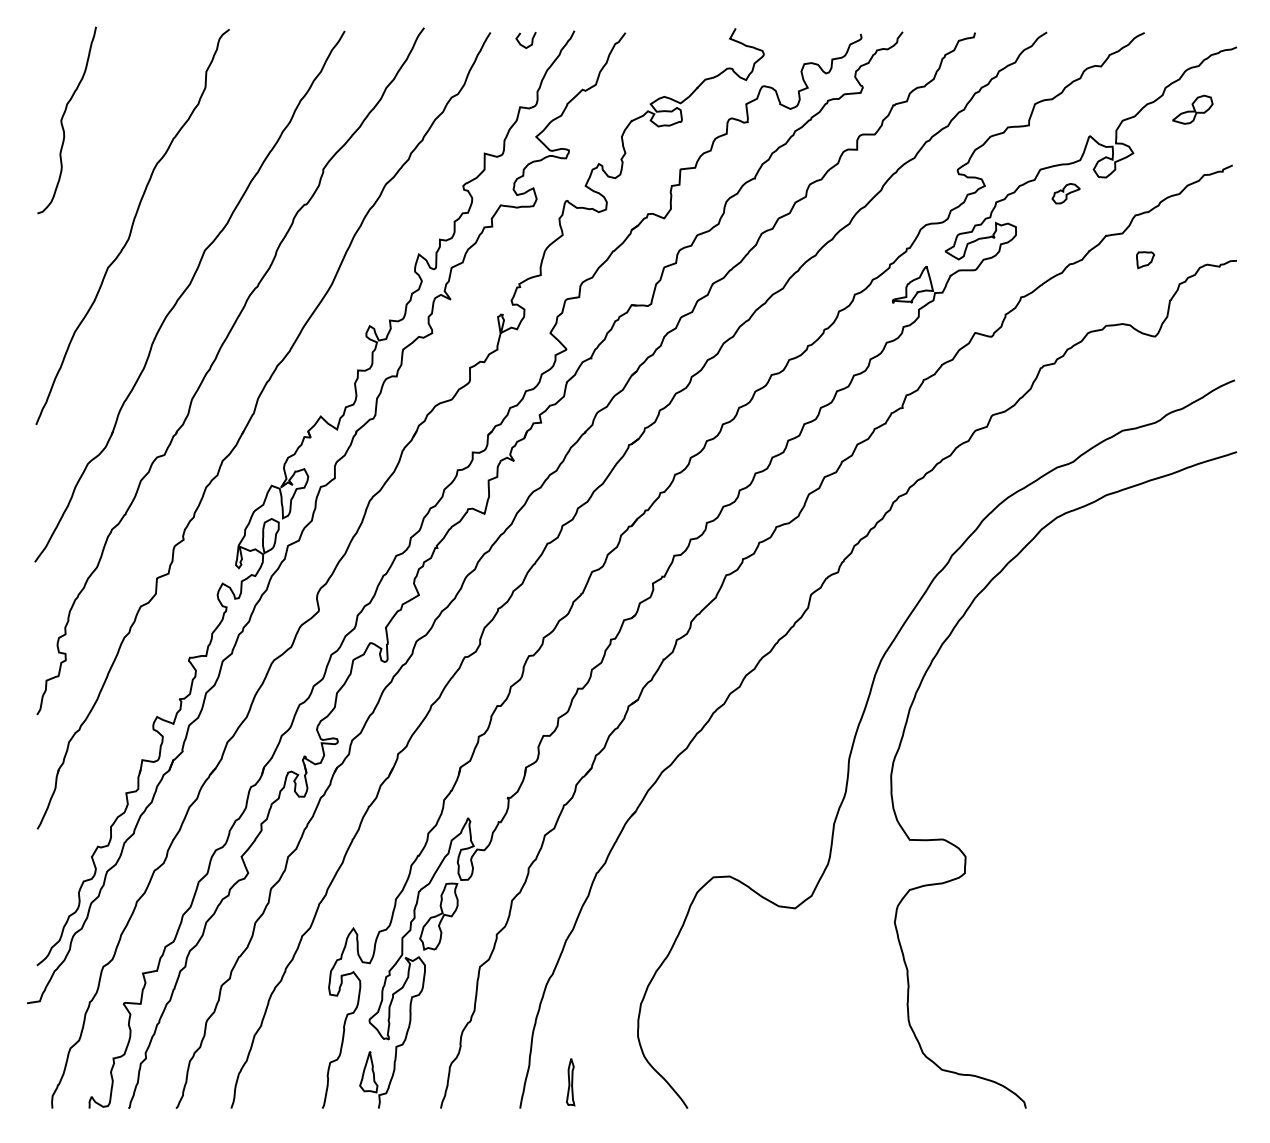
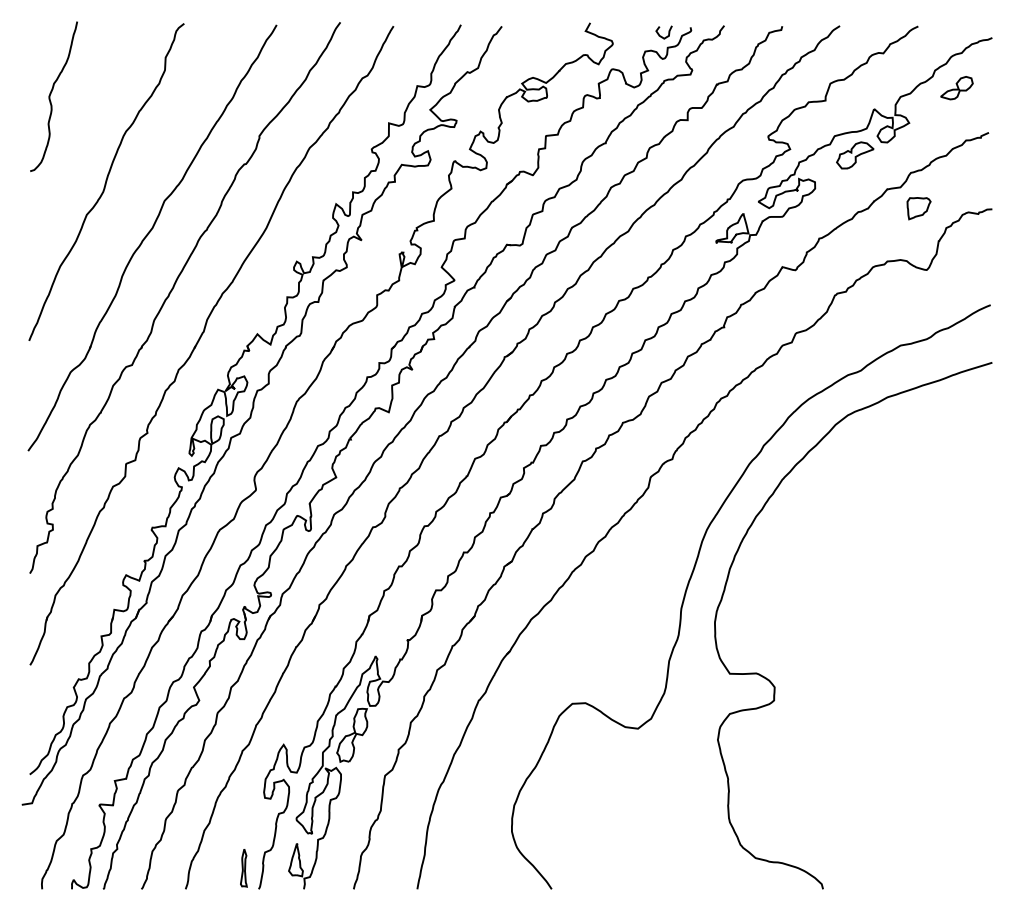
curve: (522, 44) -> (661, 35), moved
part: (1066, 193) -> (855, 155), size x1.67
part: (1144, 259) -> (918, 208), size x1.67
part: (570, 1082) -> (243, 868), moved

